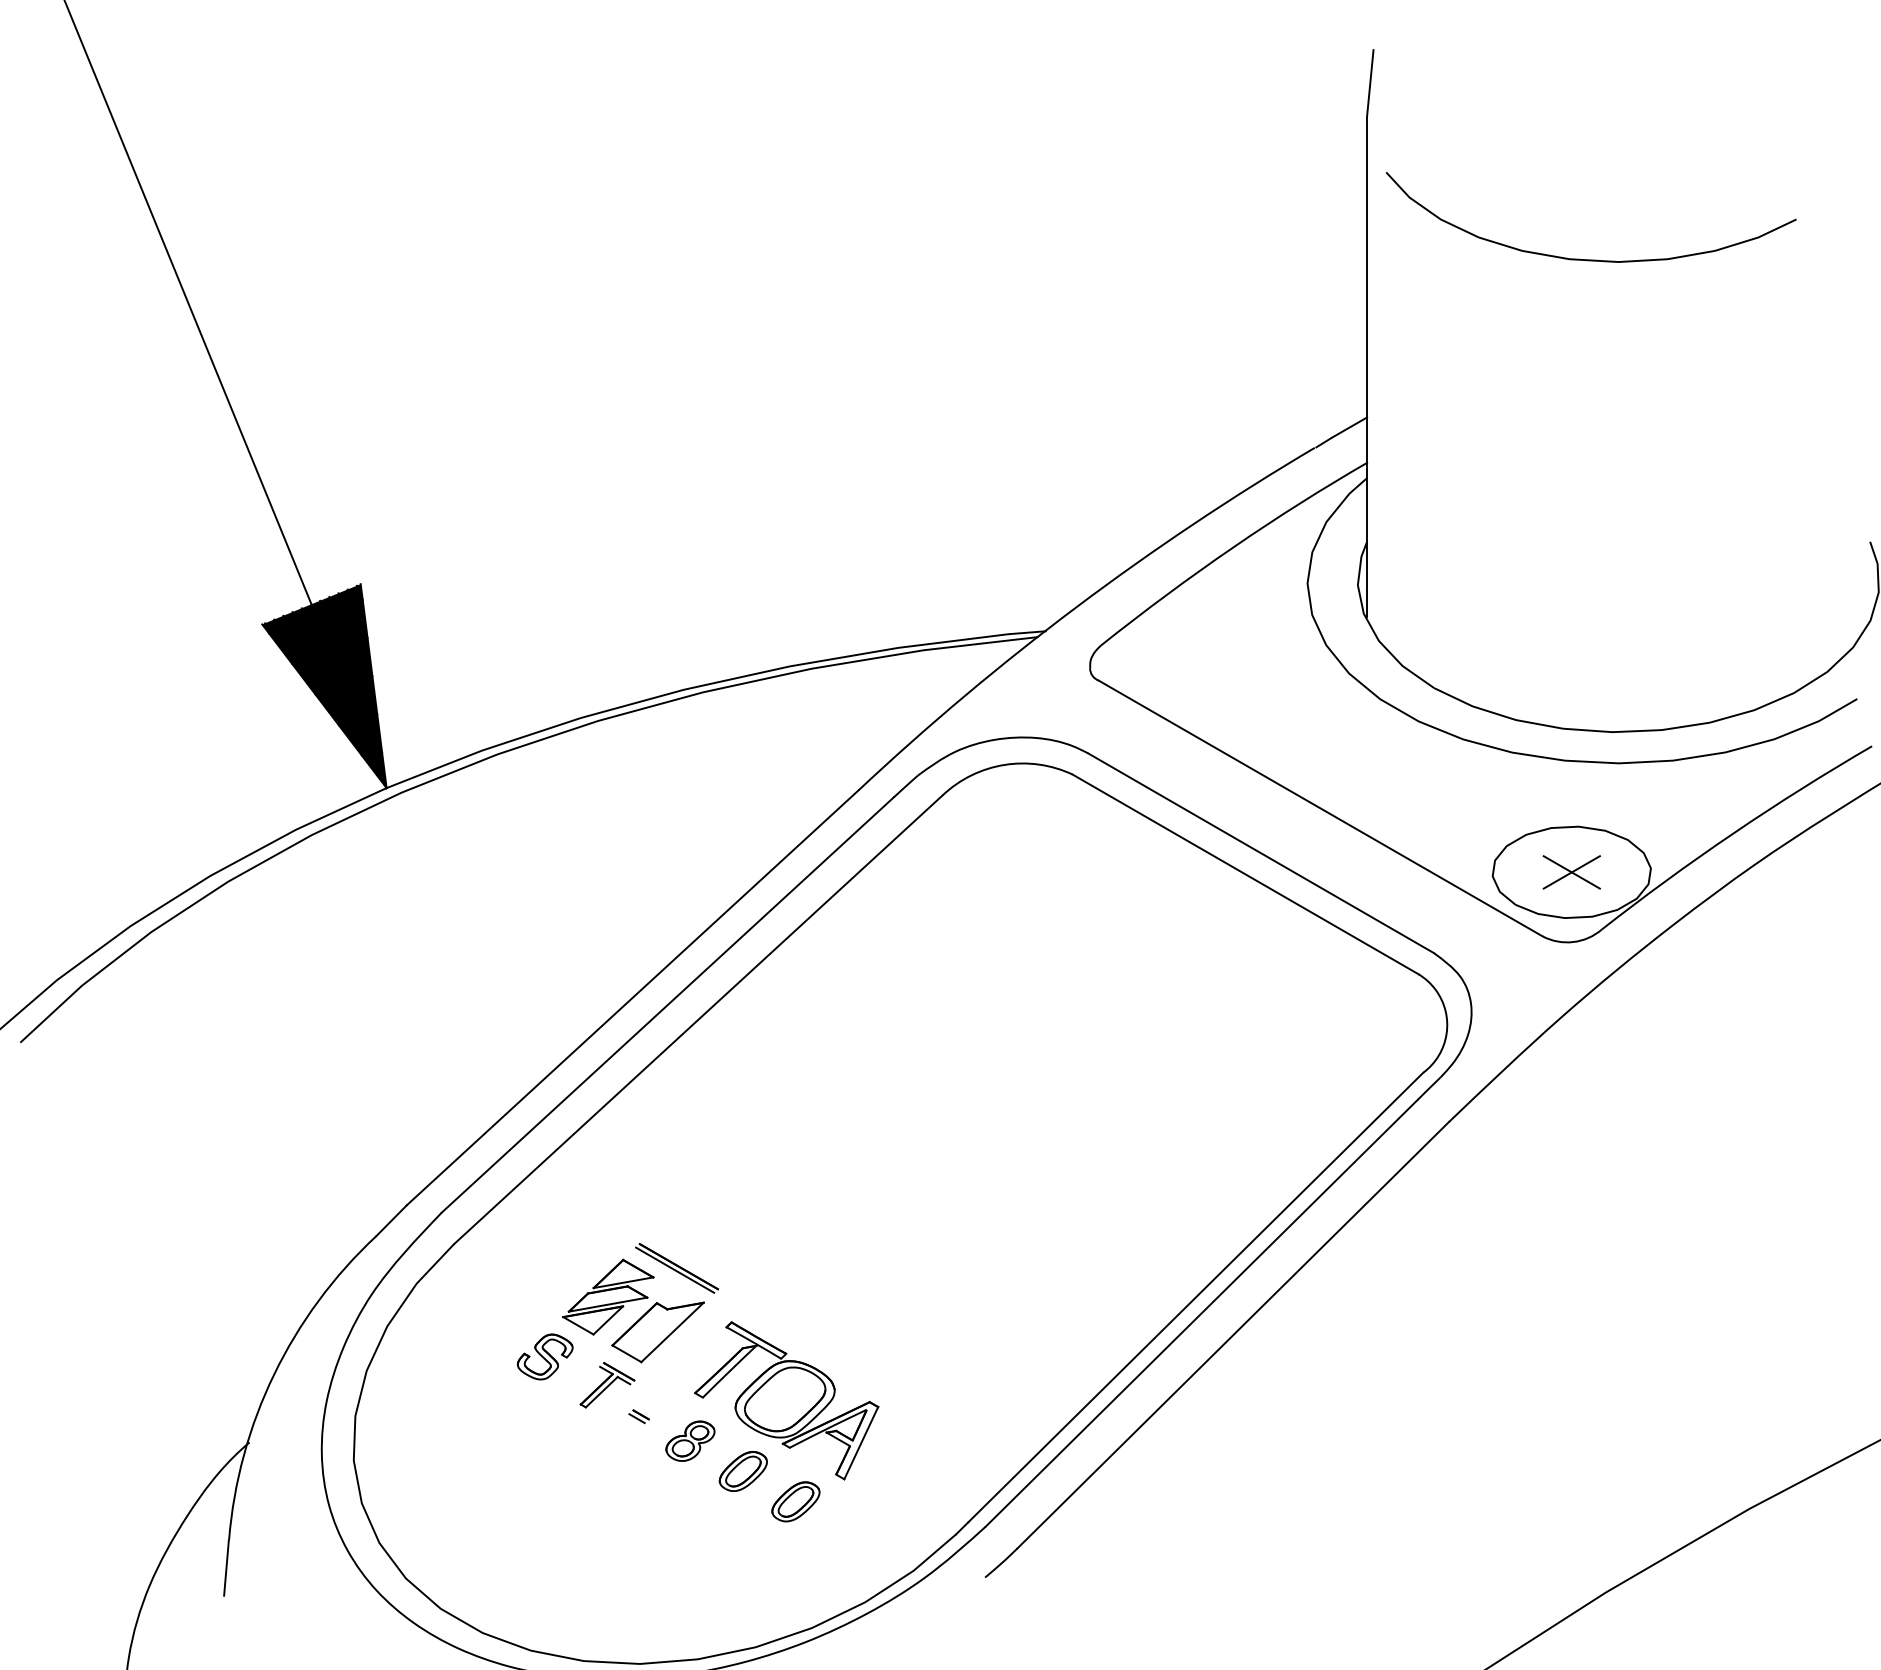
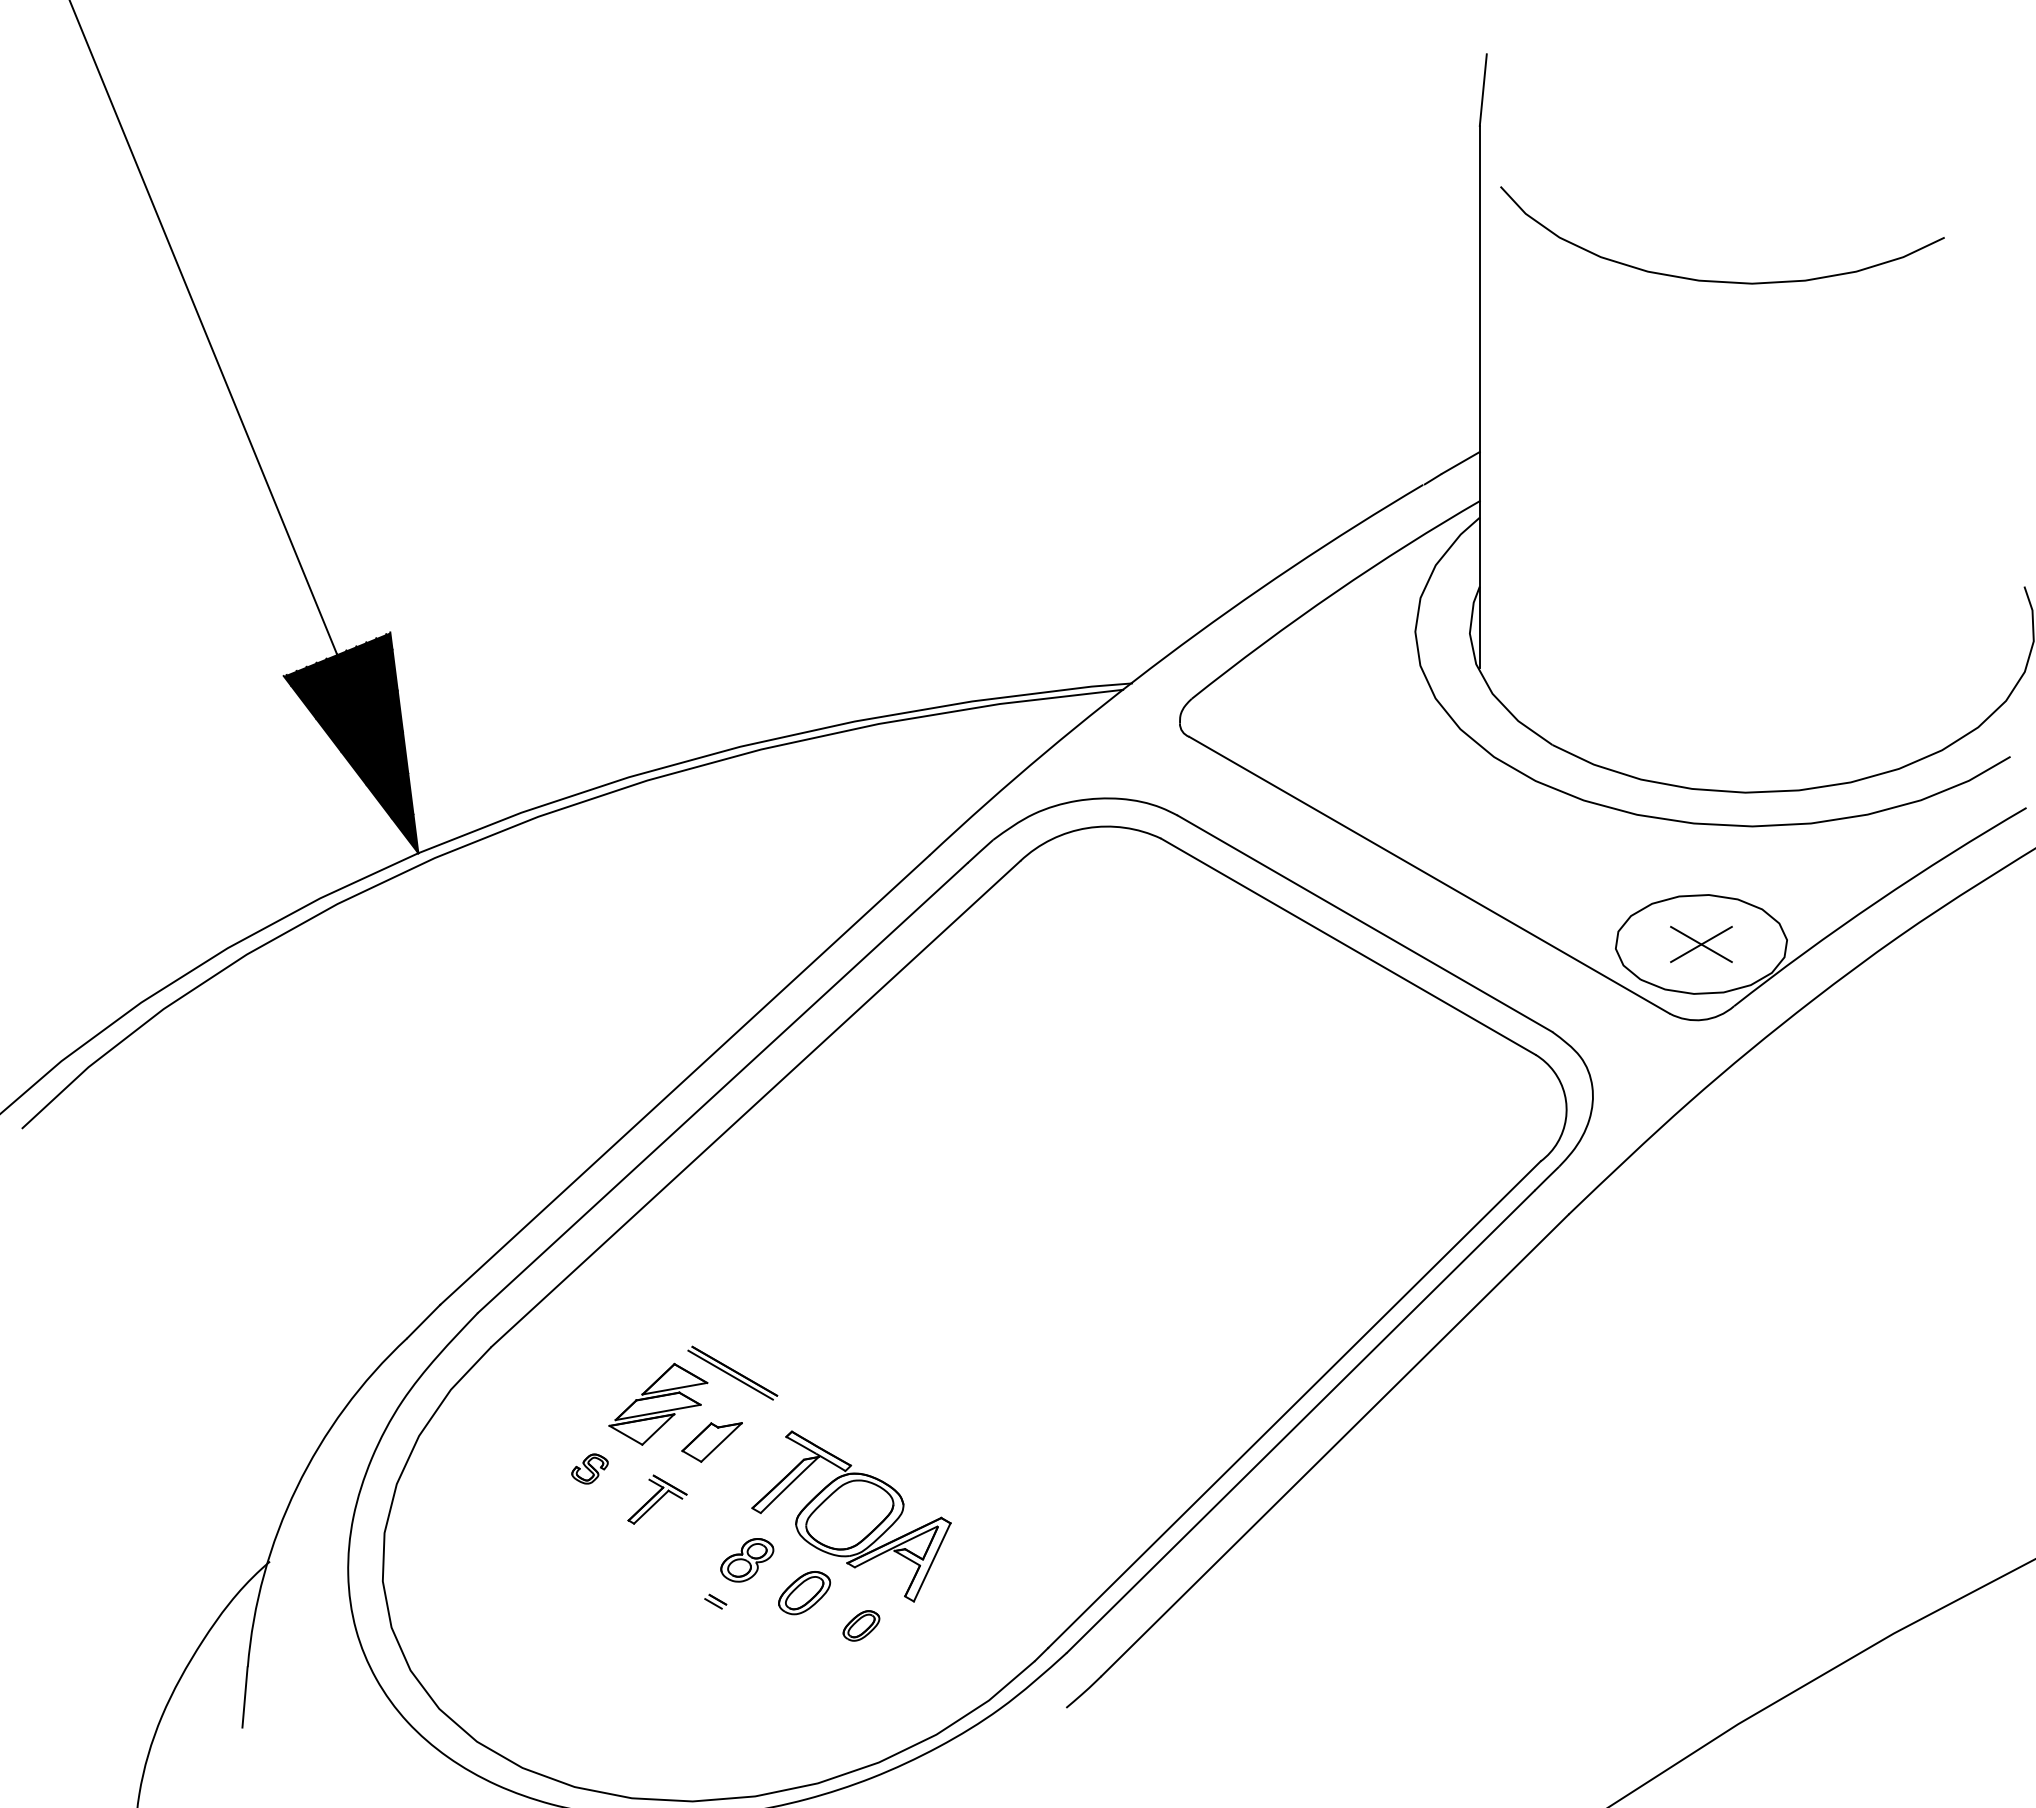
part: (657, 1332) -> (711, 1442), size x0.6
part: (544, 1356) -> (589, 1468), size x0.6
part: (638, 1416) -> (715, 1601), moved
part: (795, 1501) -> (861, 1625), size x0.7

